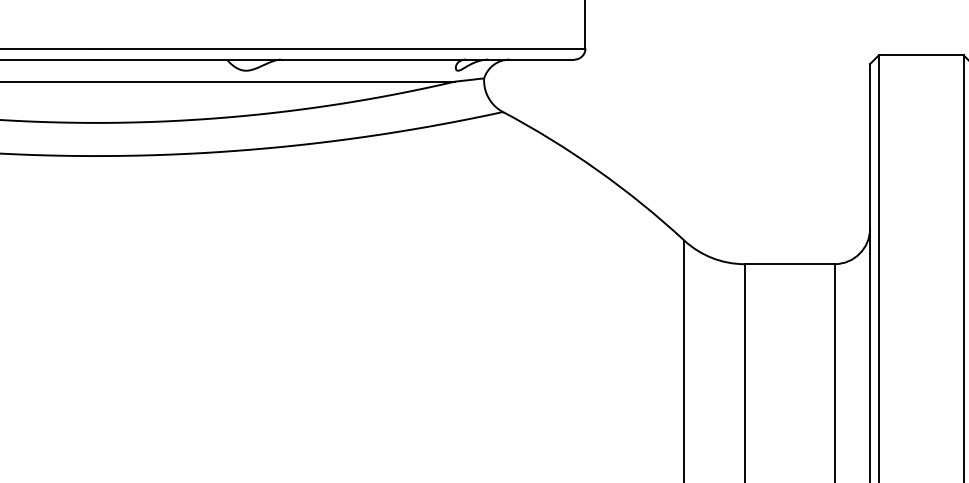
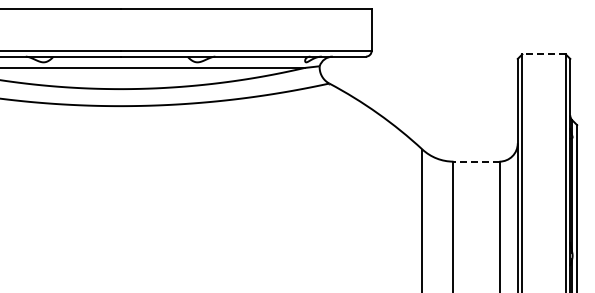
line: (922, 55) -> (544, 54), solid -> dashed
line: (787, 263) -> (475, 161), solid -> dashed

